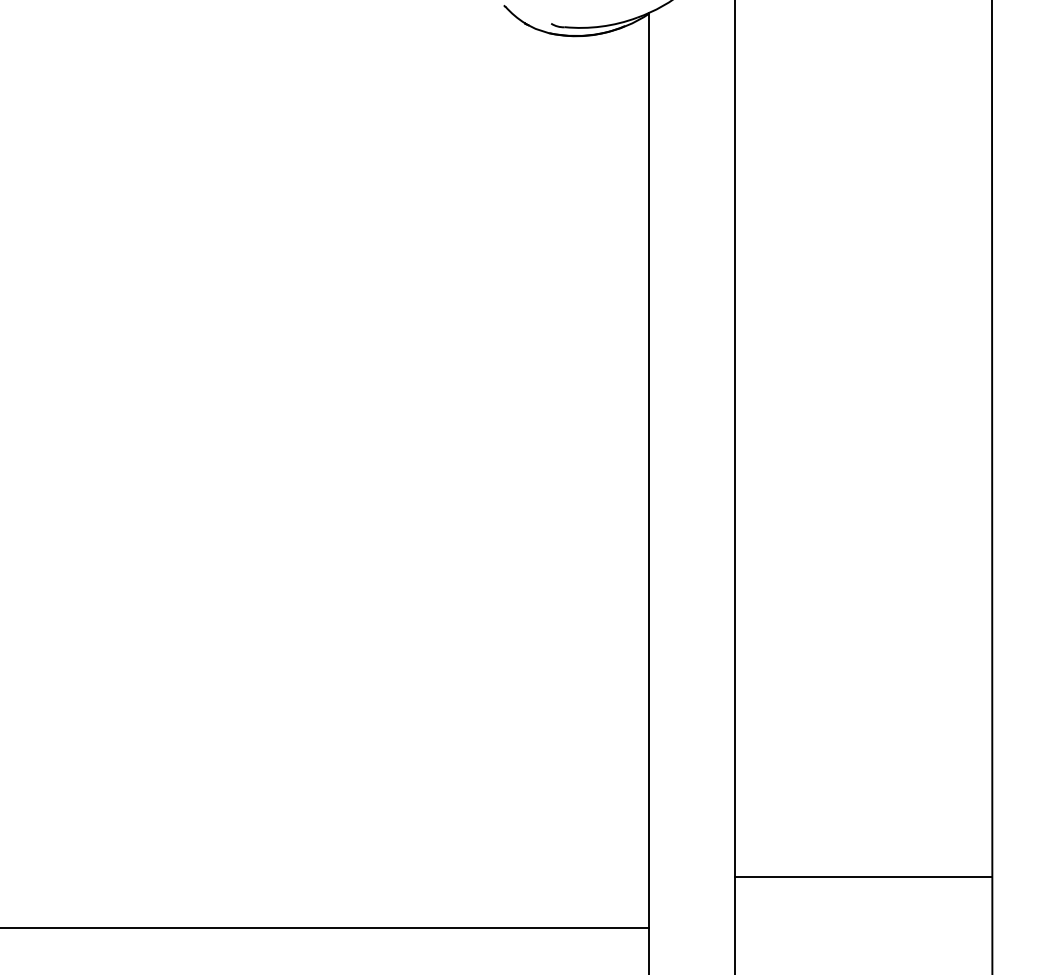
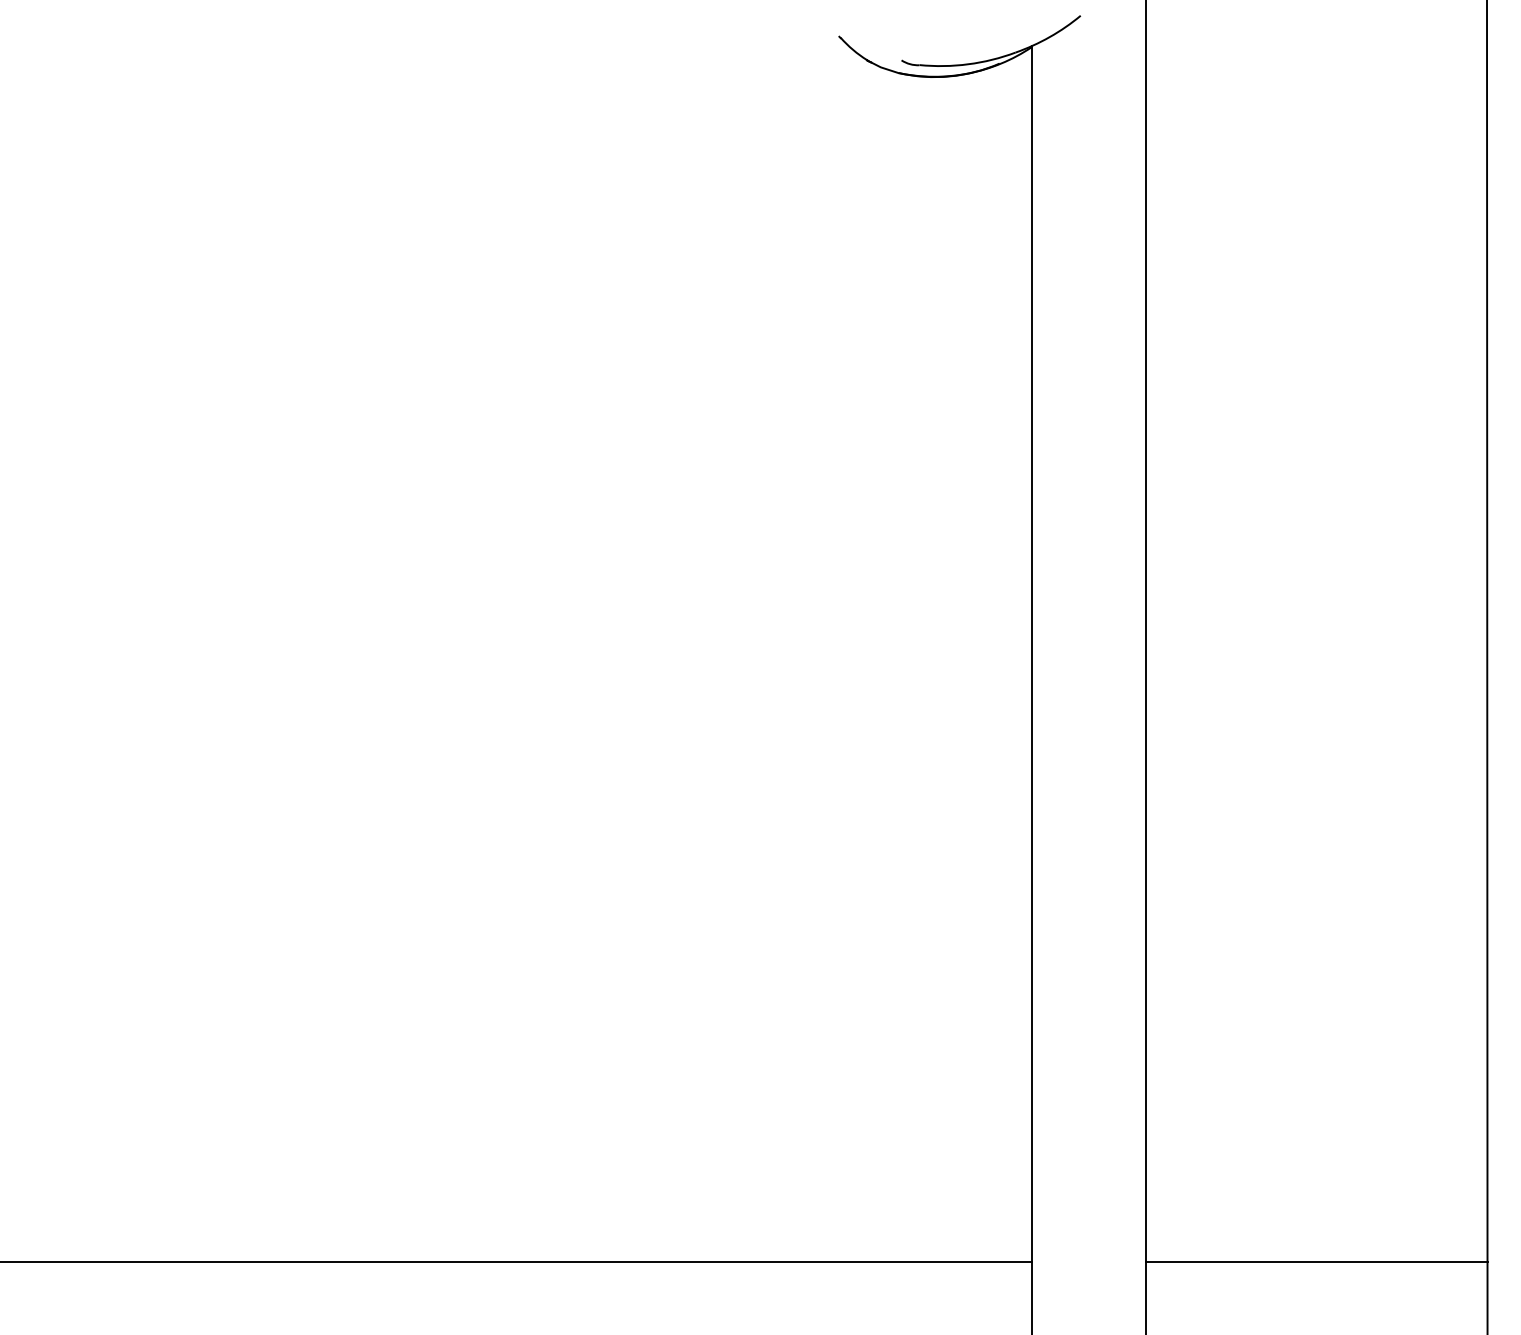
line: (863, 876) -> (1316, 1261), moved

